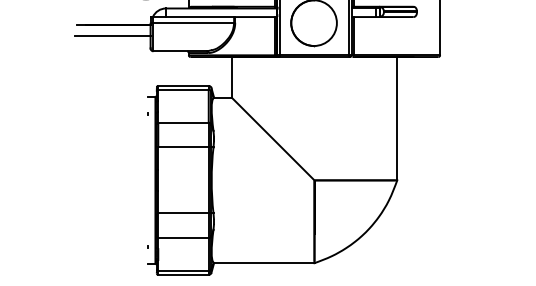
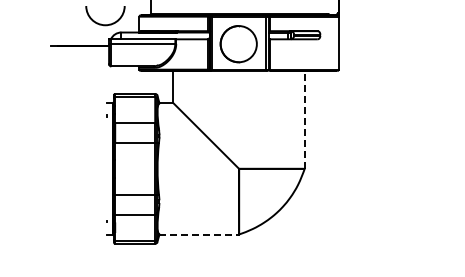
line: (111, 36) -> (78, 54), removed
line: (396, 118) -> (304, 119), solid -> dashed
line: (264, 263) -> (199, 234), solid -> dashed

